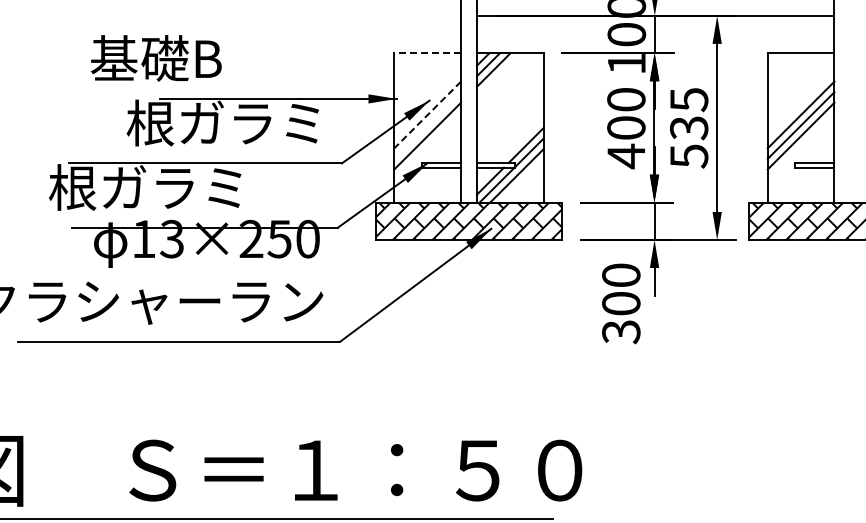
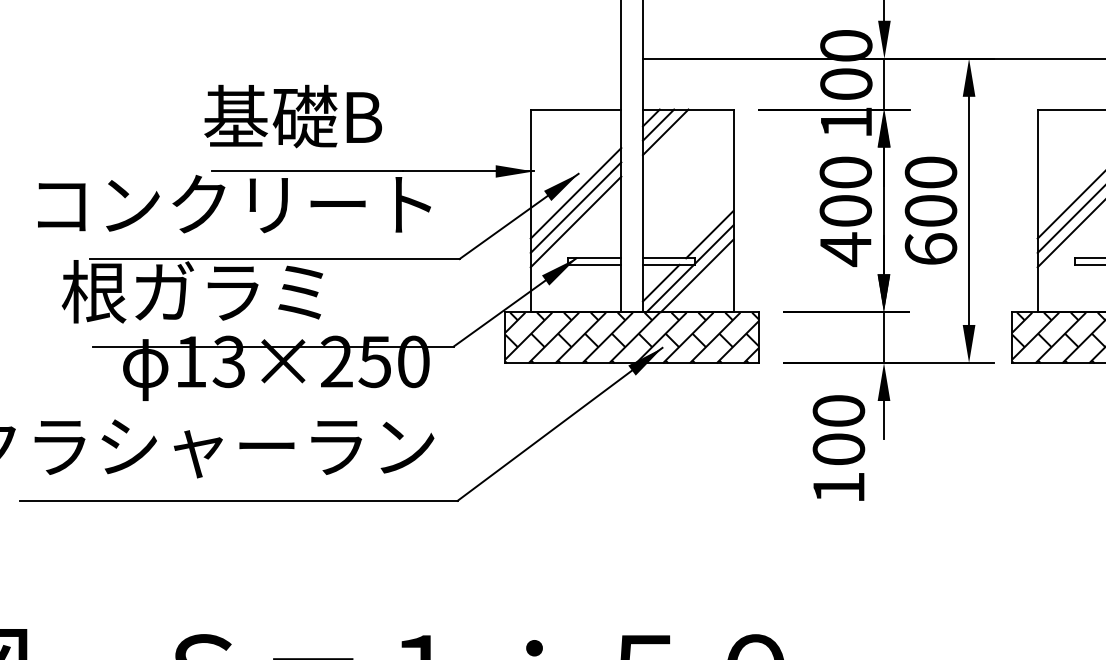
line: (427, 53) -> (575, 109), dashed -> solid
text: (156, 58) -> (293, 116), moved
line: (427, 115) -> (575, 193), dashed -> solid
text: (175, 122) -> (233, 203), 根ガラミ -> コンクリート
line: (427, 125) -> (575, 207), added
text: (688, 128) -> (930, 211), 535 -> 600
text: (621, 332) -> (839, 488), 300 -> 100

